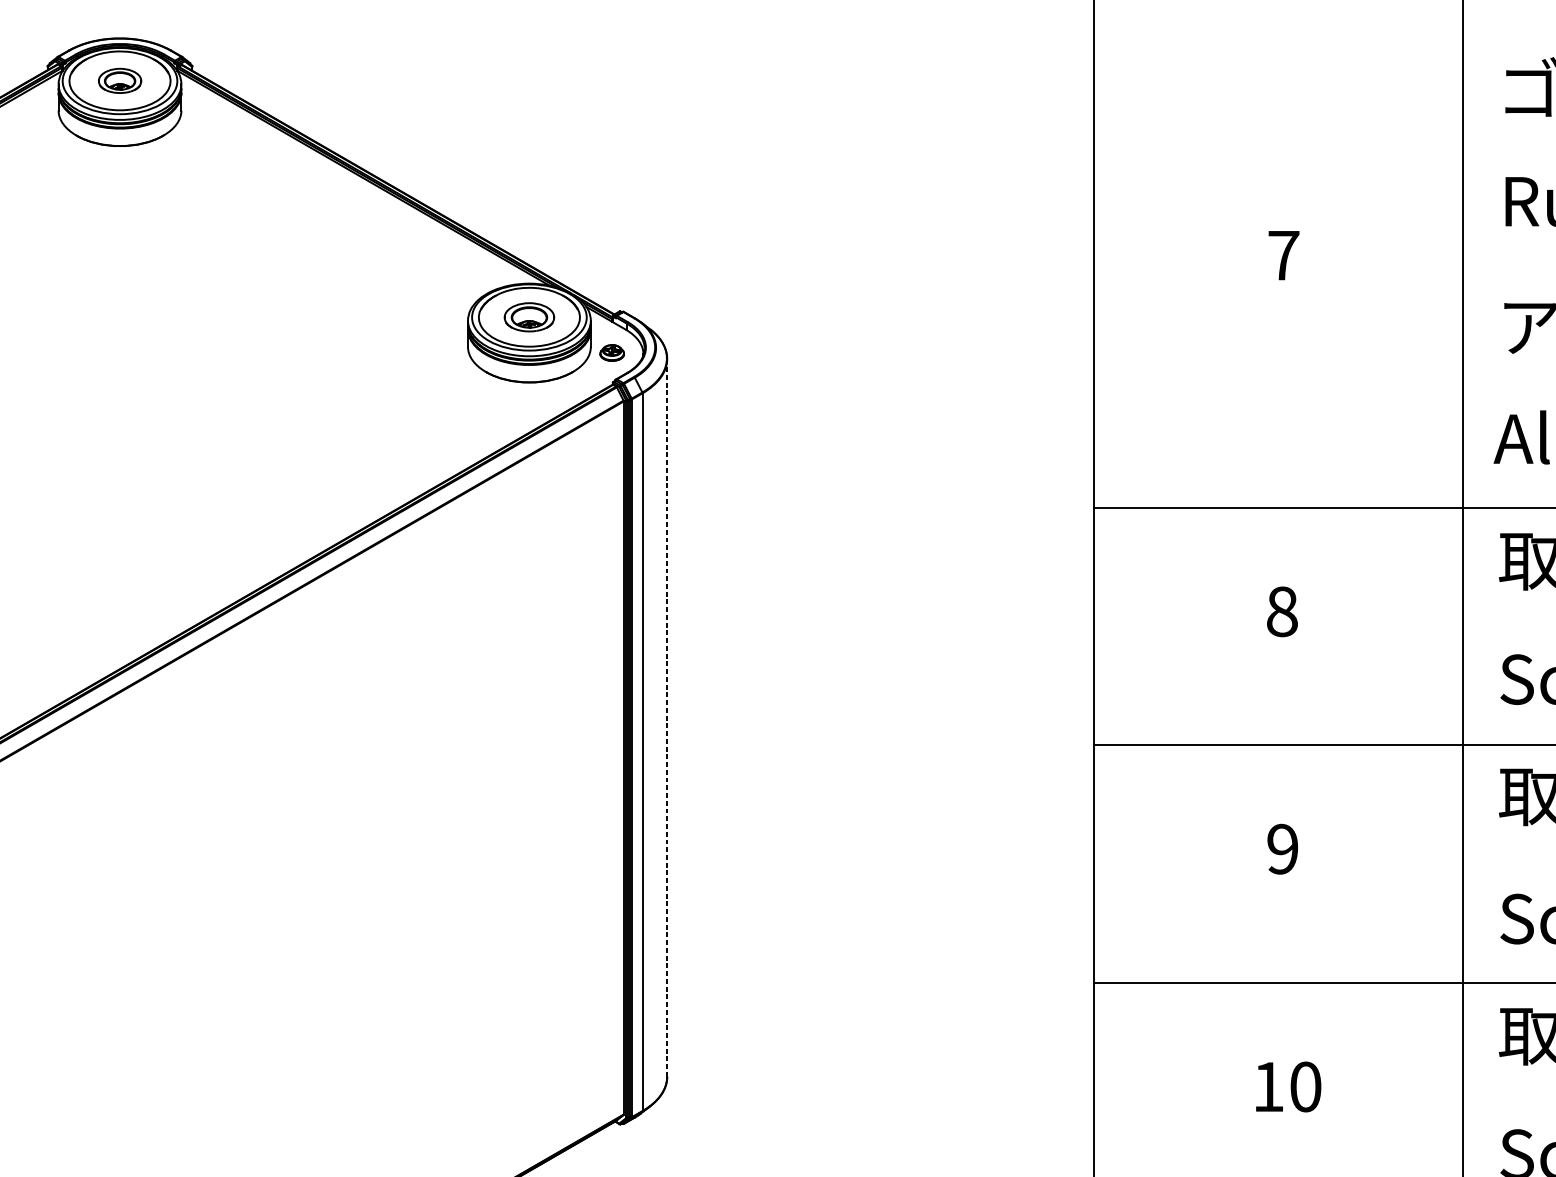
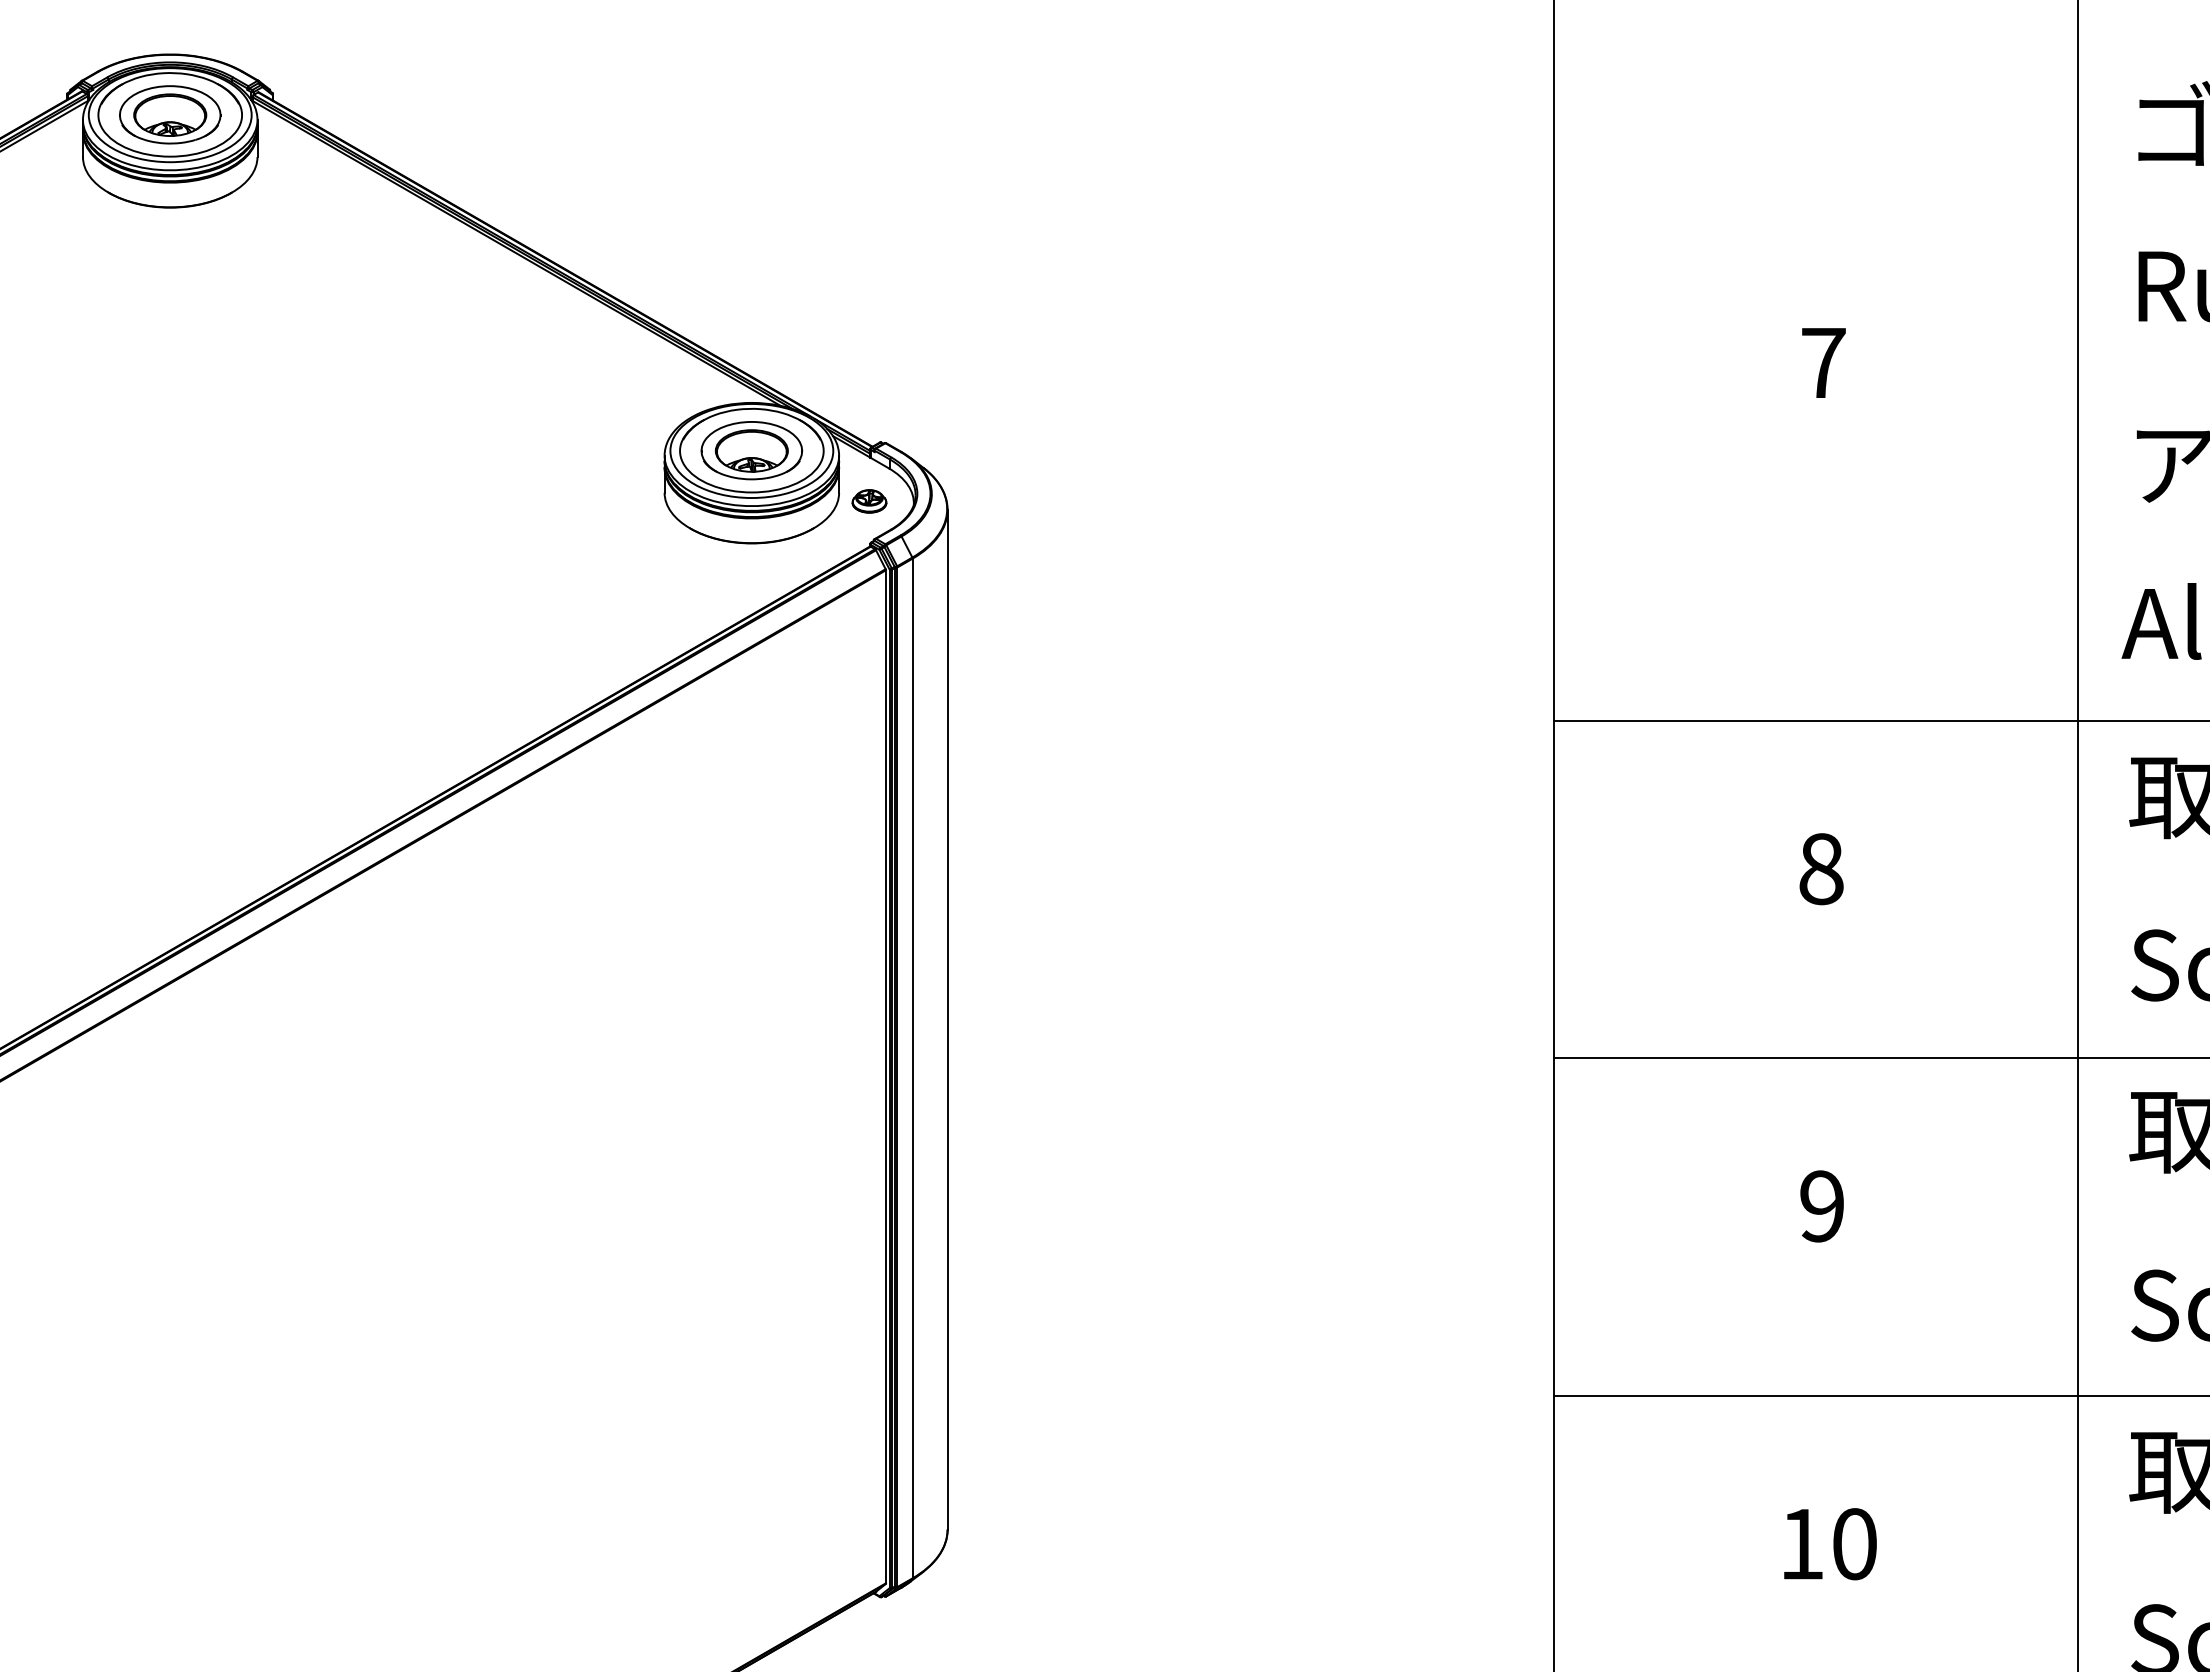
part: (120, 80) -> (170, 114), size x1.67
part: (529, 317) -> (751, 450), size x1.43
line: (667, 717) -> (947, 1019), dashed -> solid

